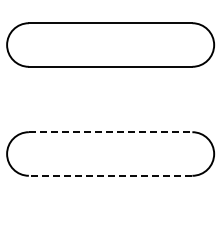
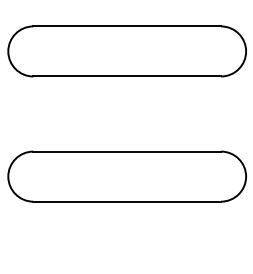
line: (110, 132) -> (127, 151), dashed -> solid
line: (110, 175) -> (127, 201), dashed -> solid

